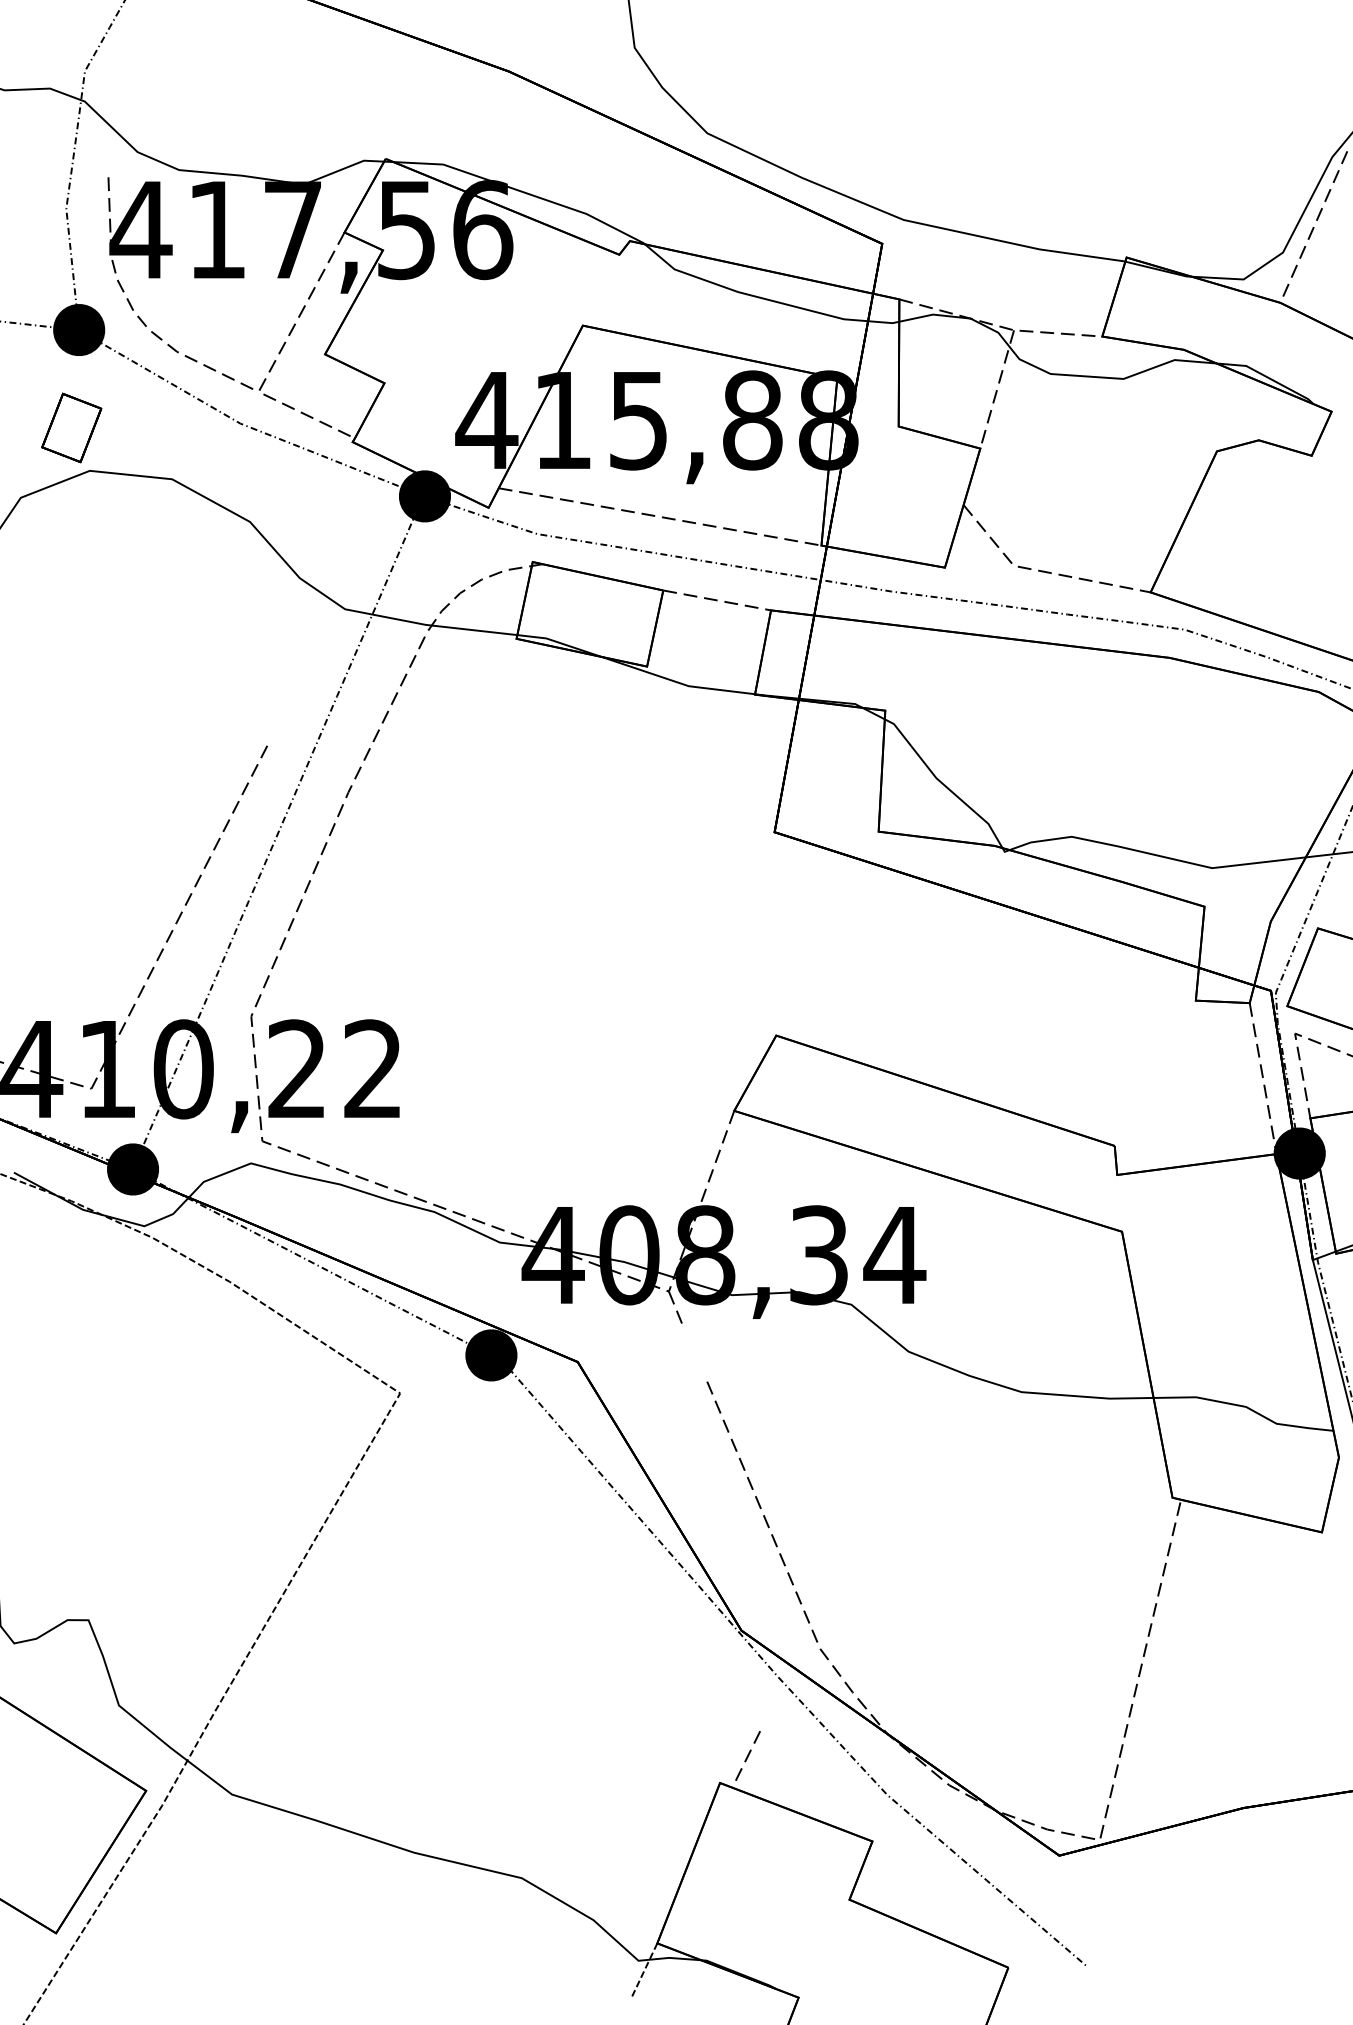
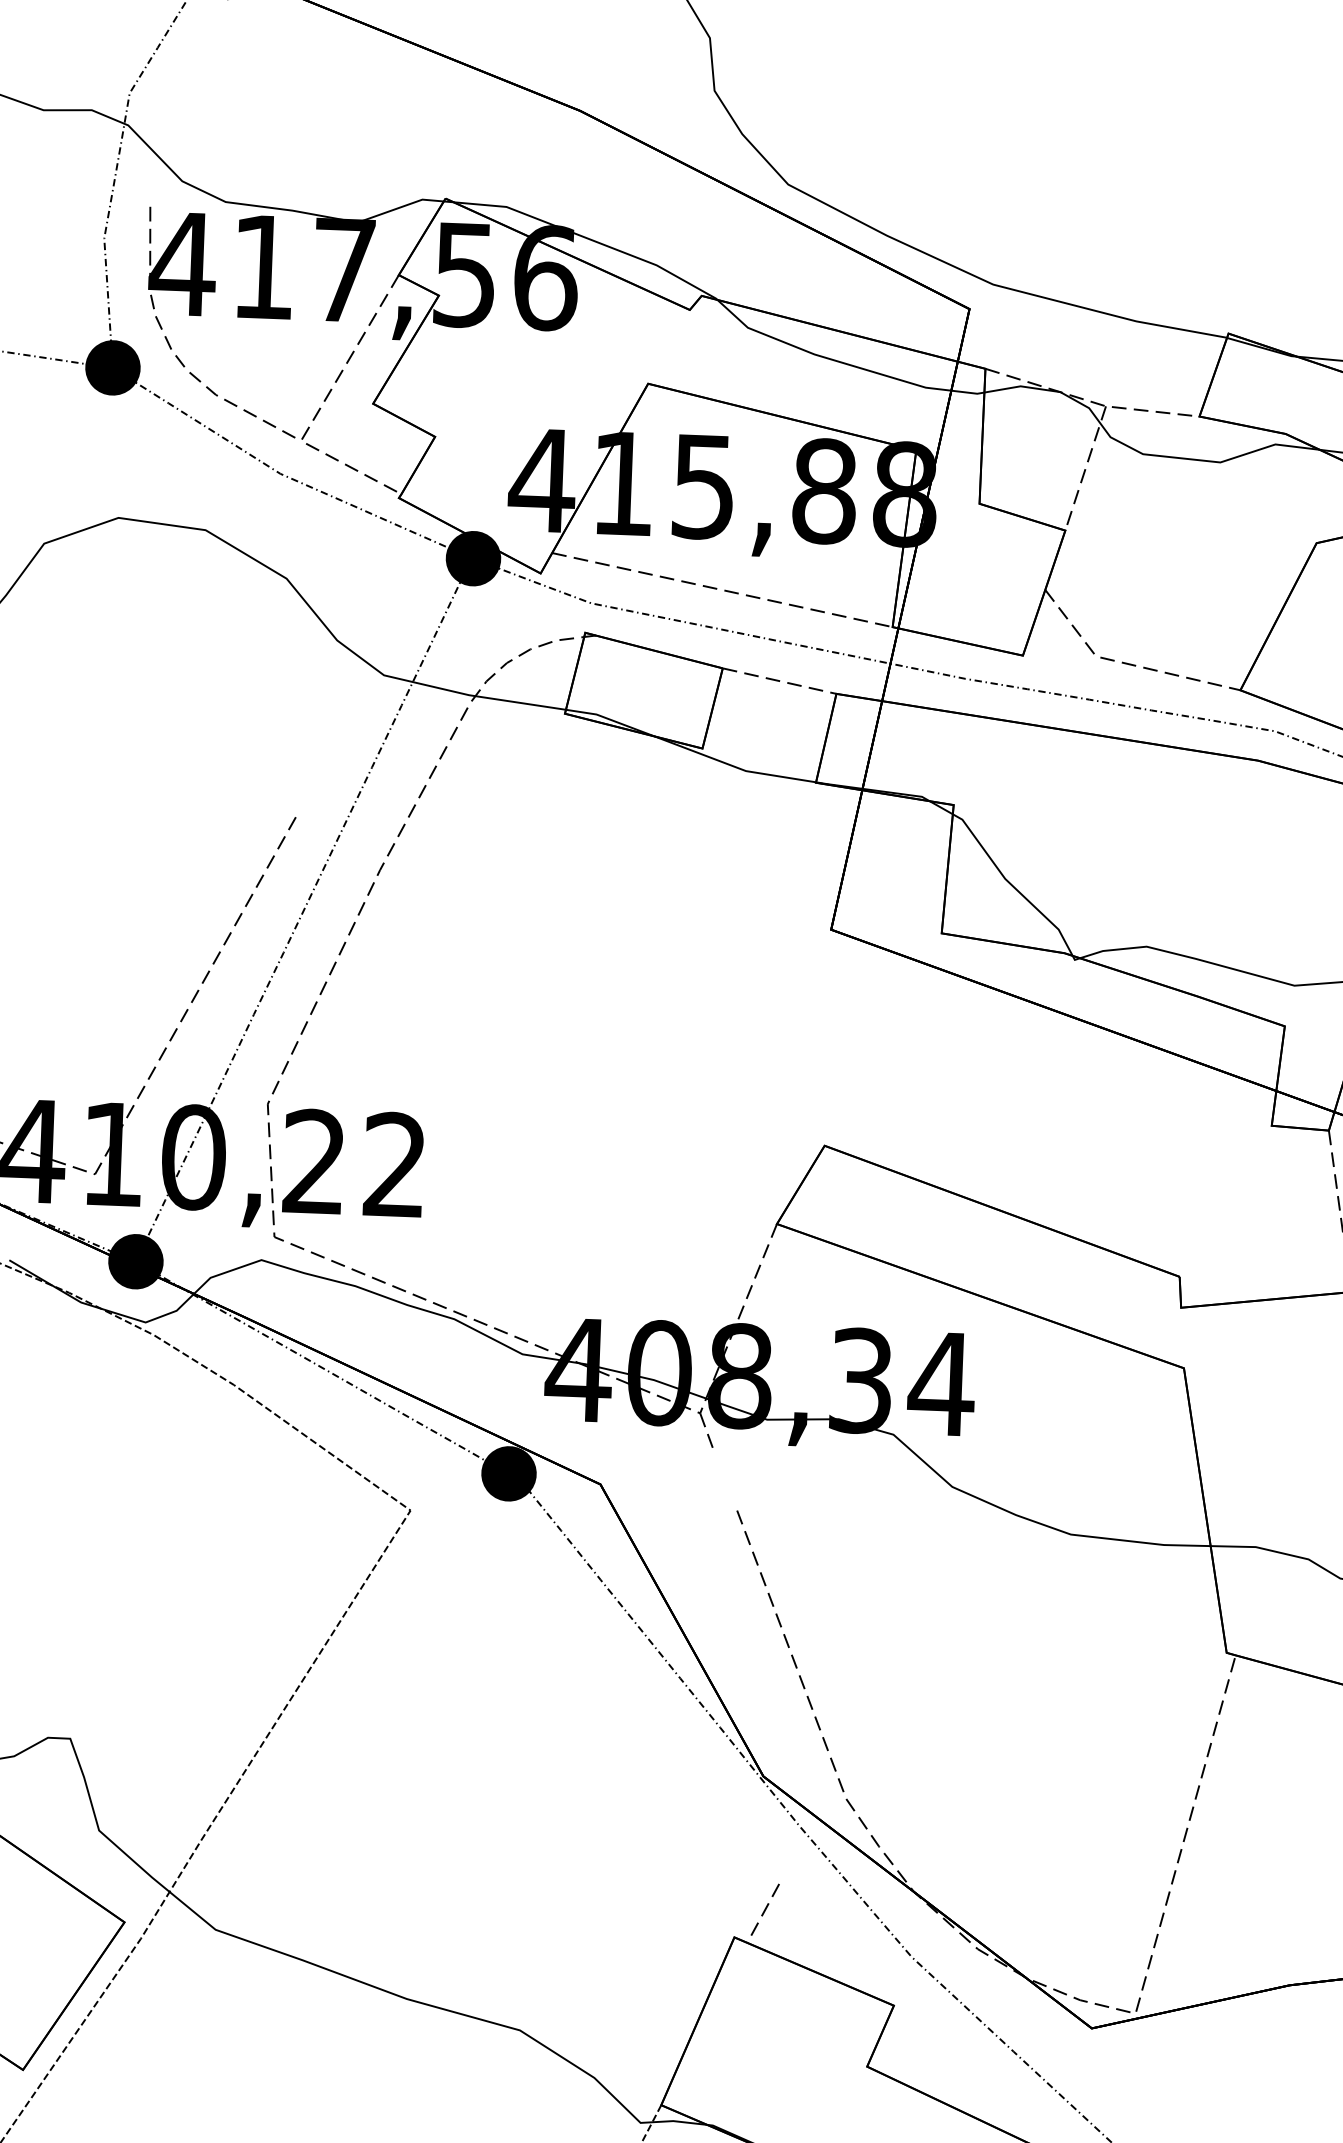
part: (71, 427) -> (100, 471), removed

